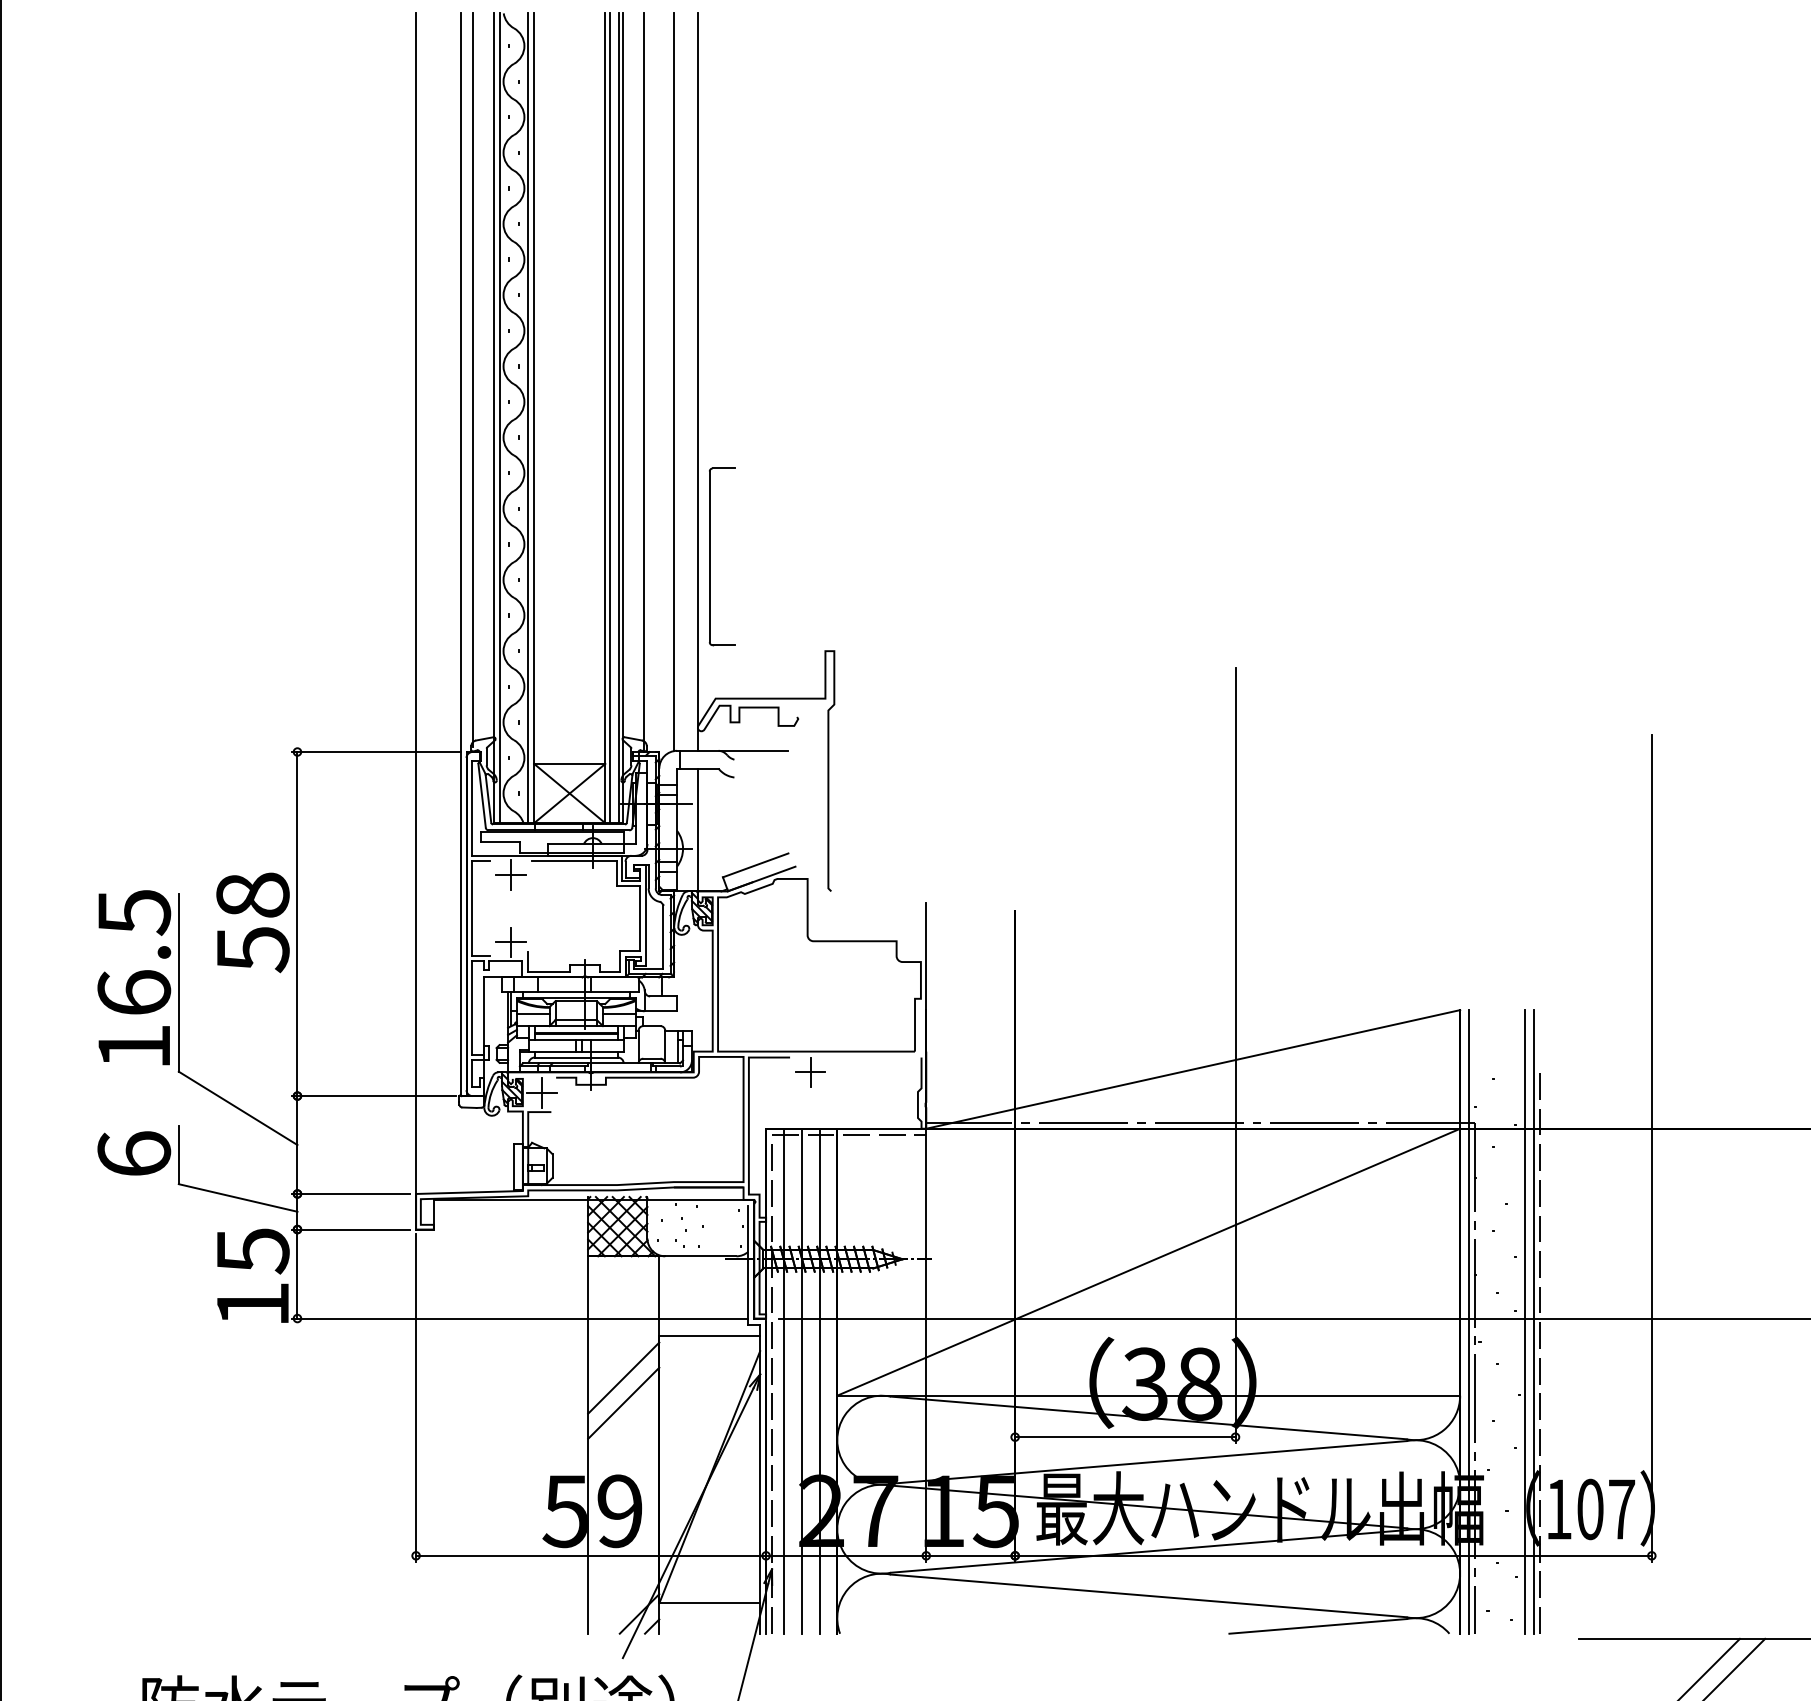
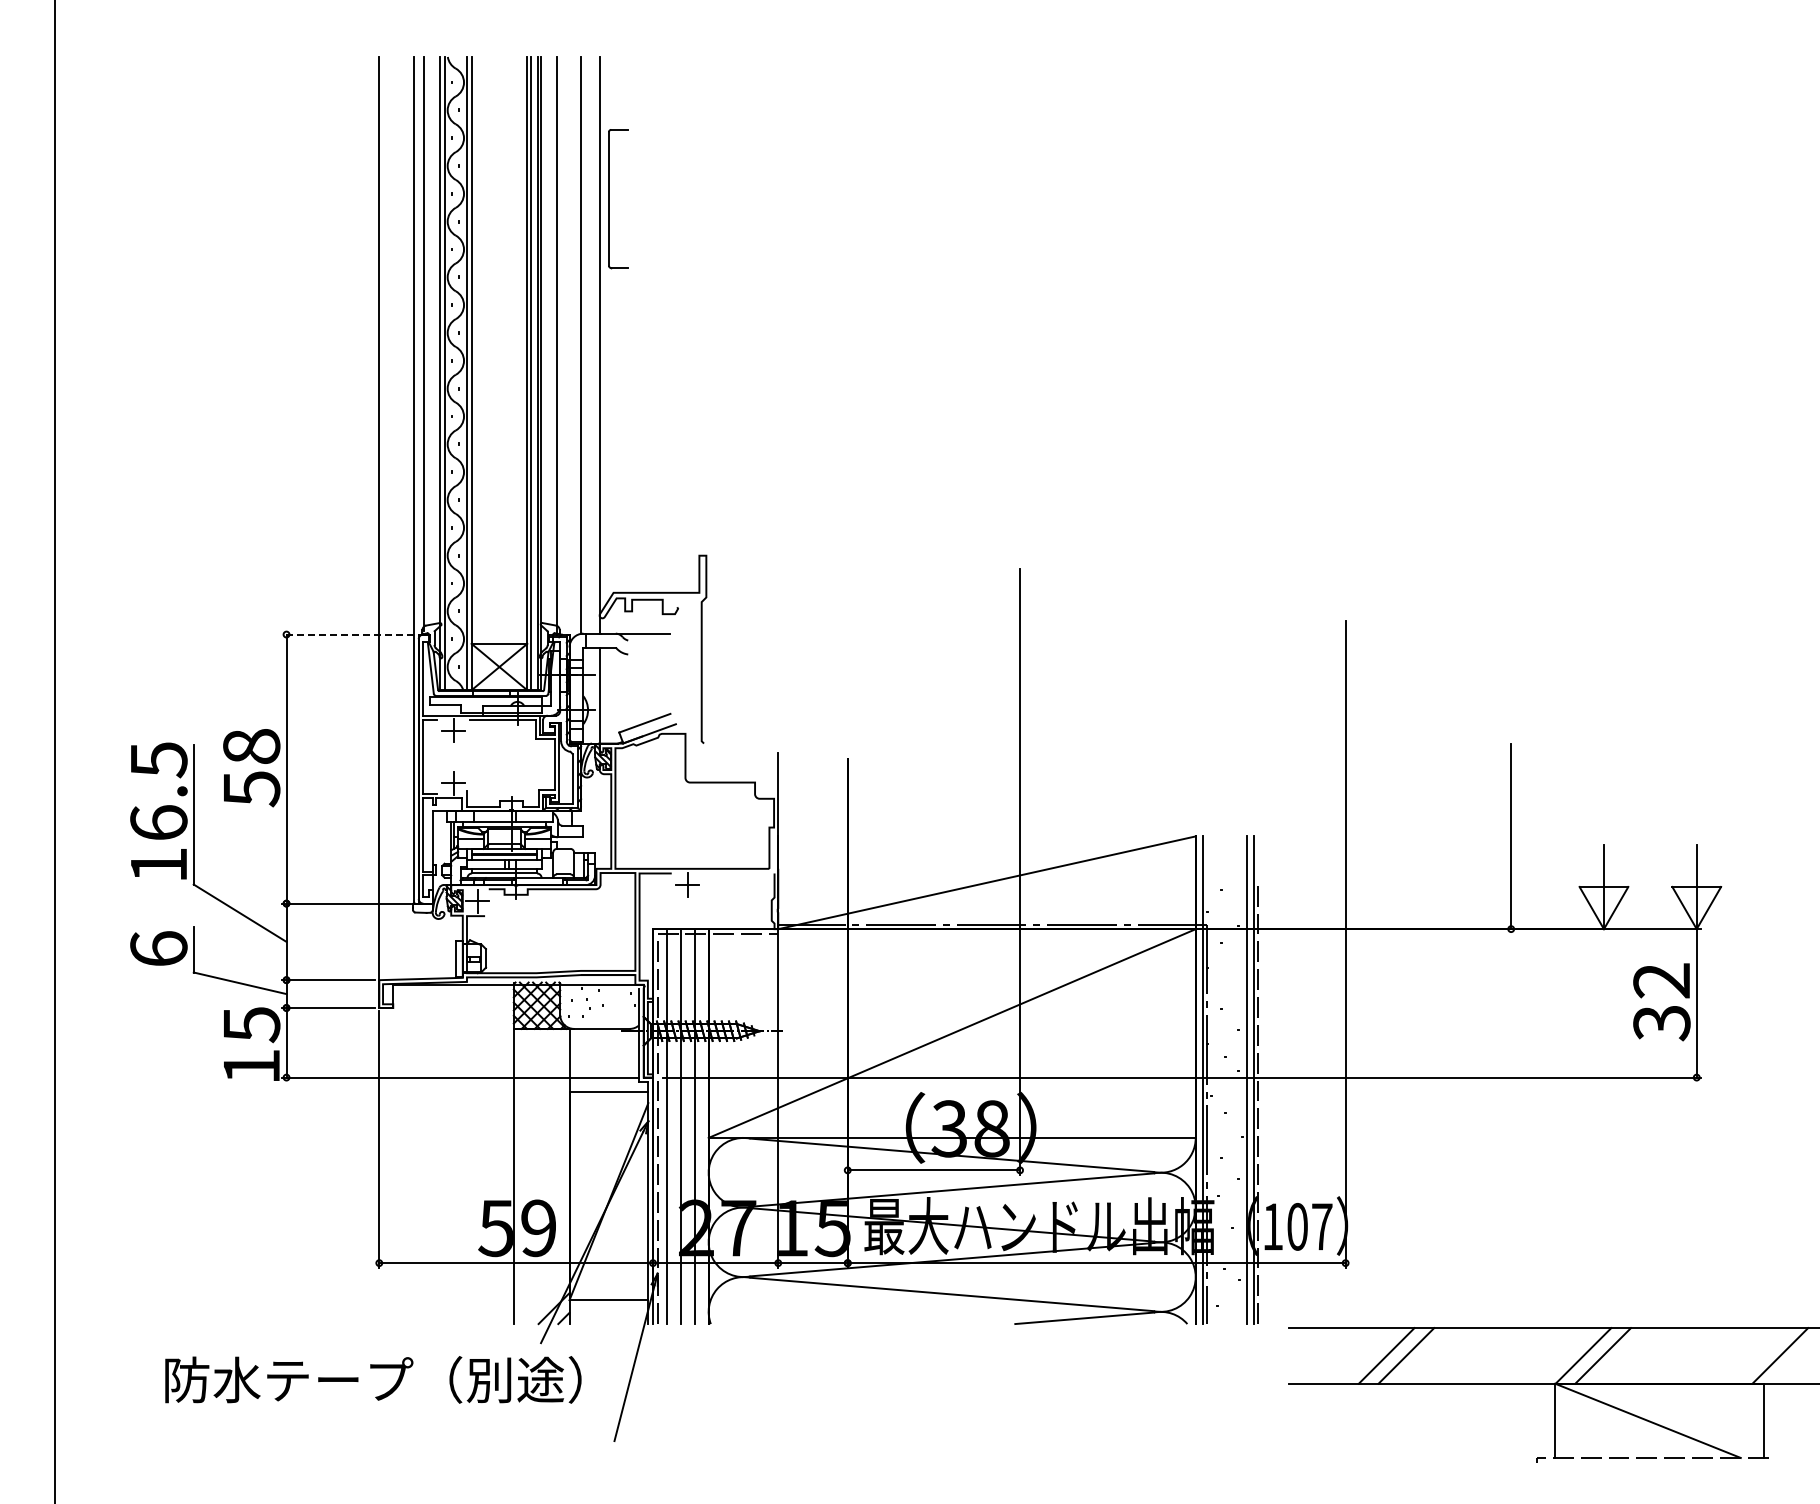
part: (710, 557) -> (609, 199), moved
line: (375, 751) -> (347, 634), solid -> dashed
line: (623, 1378) -> (541, 1124), removed
line: (623, 1402) -> (541, 1143), removed

